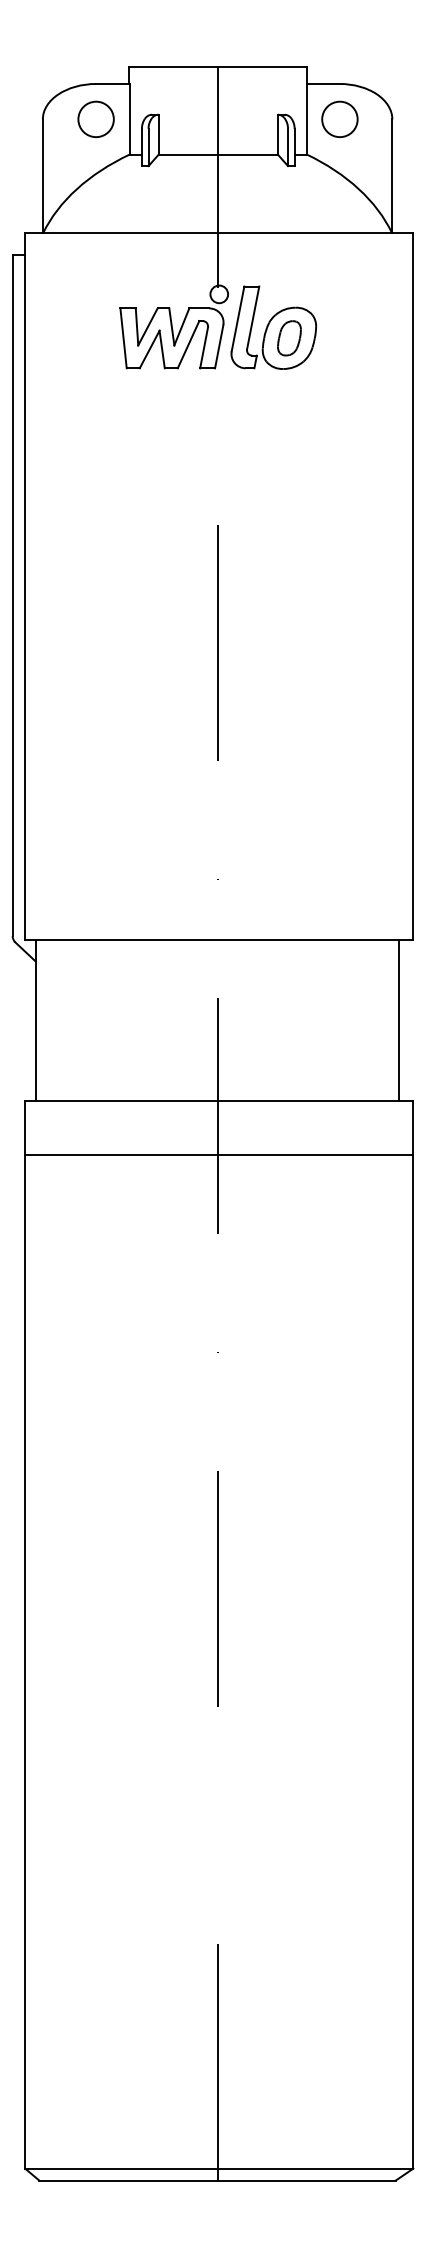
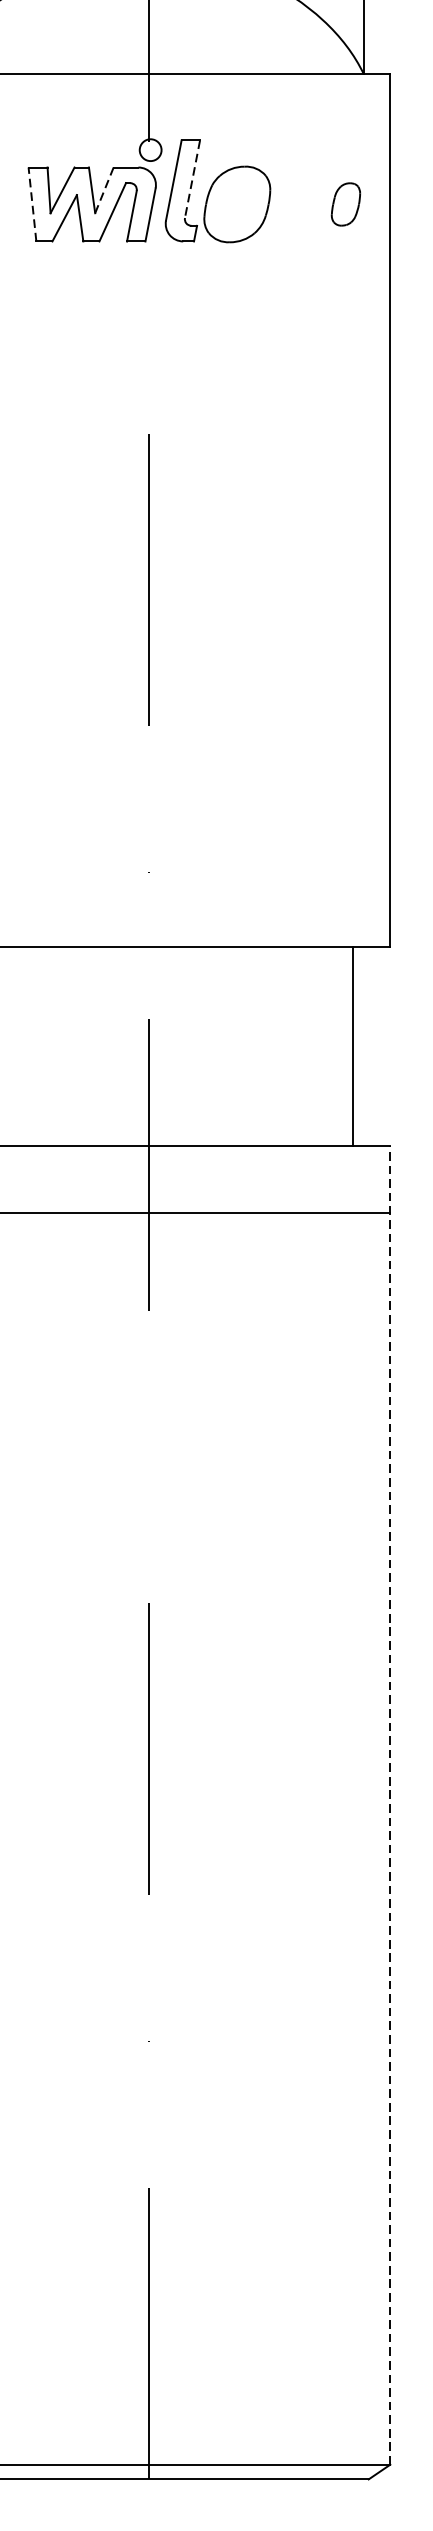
line: (253, 317) -> (192, 178), solid -> dashed
line: (181, 326) -> (104, 189), solid -> dashed
line: (123, 337) -> (32, 203), solid -> dashed
part: (289, 338) -> (346, 204), moved
line: (399, 1019) -> (353, 1045), moved
line: (413, 1634) -> (390, 1805), solid -> dashed

